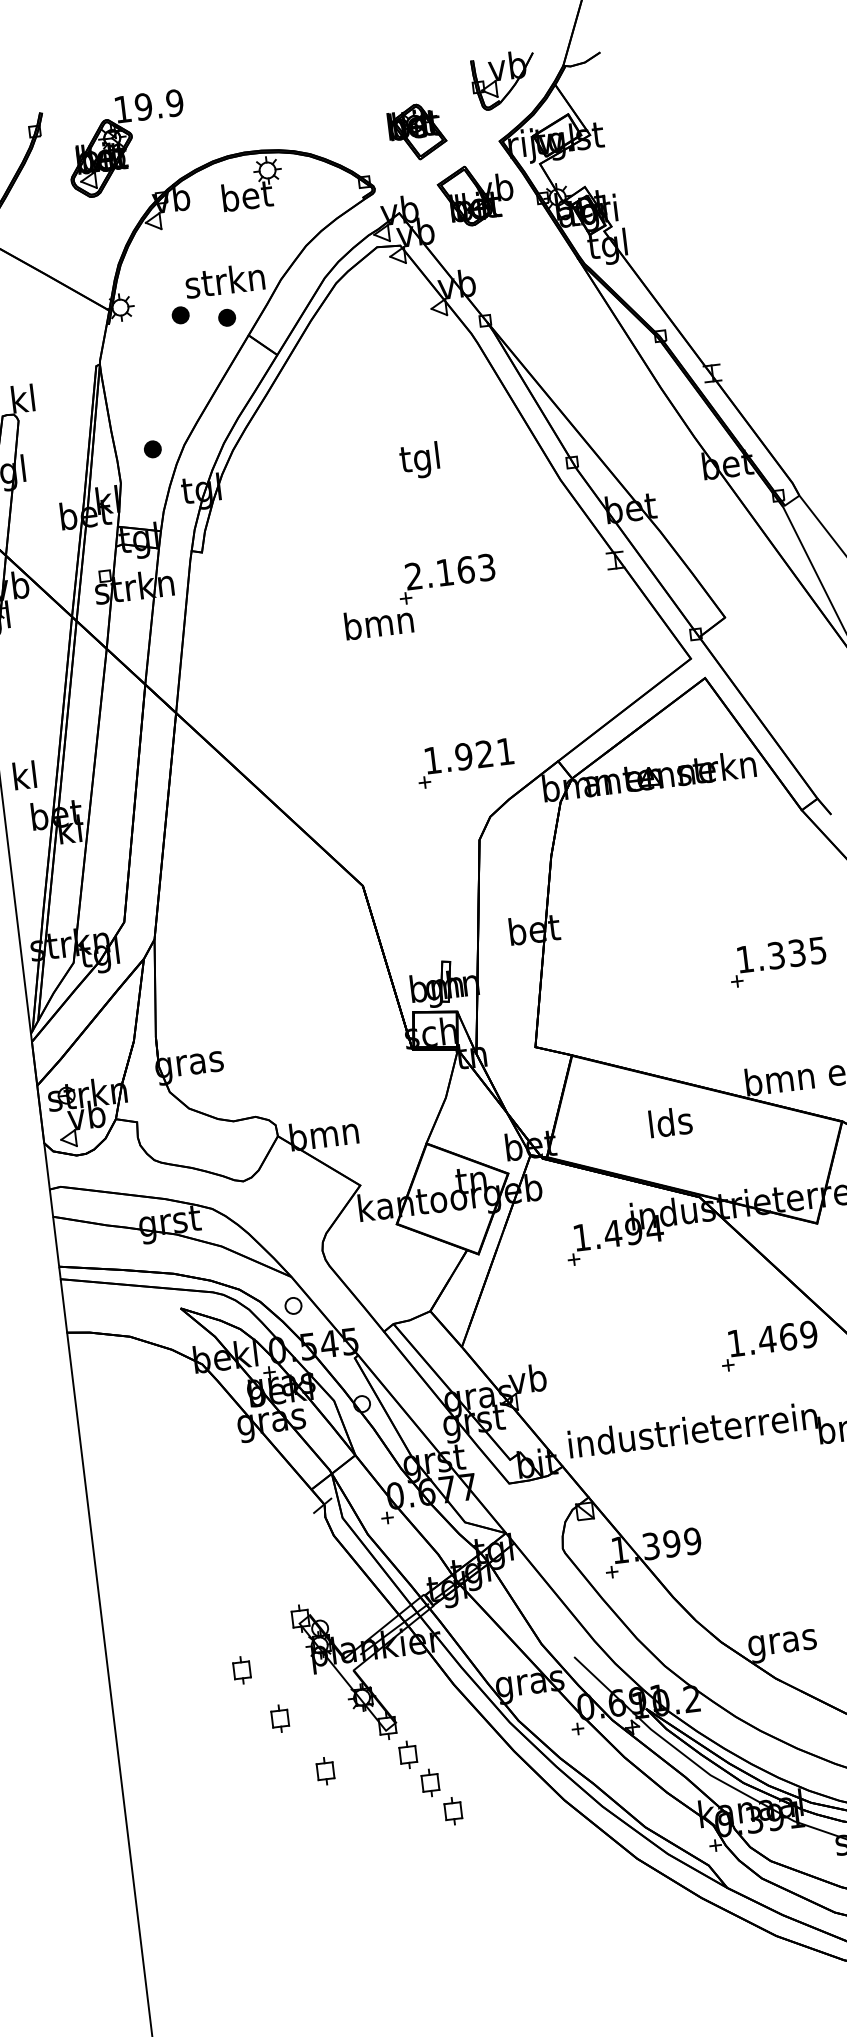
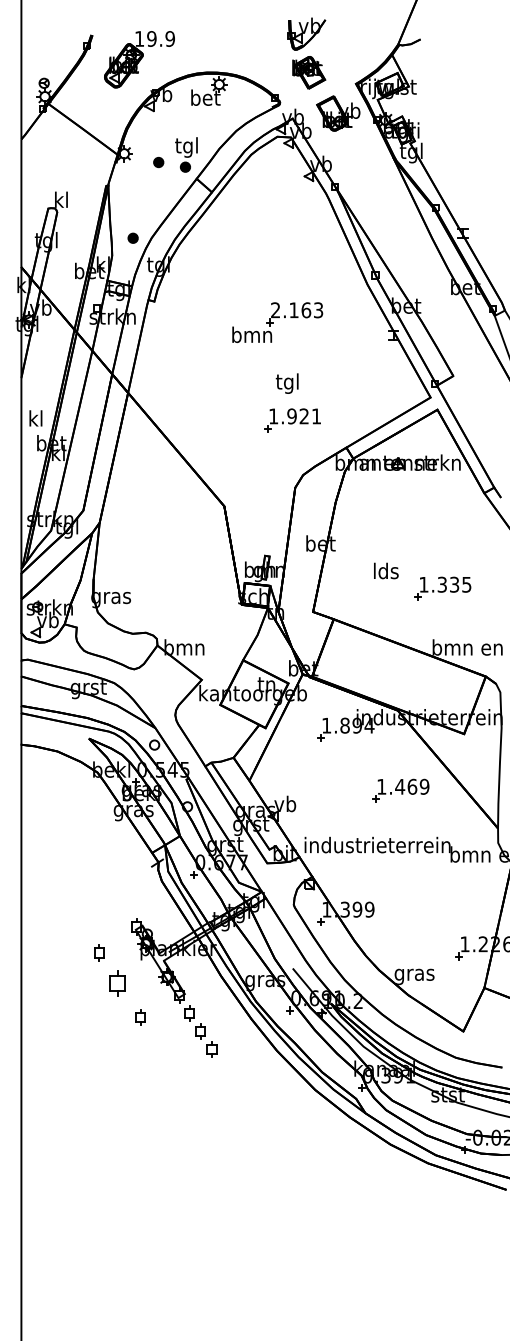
part: (503, 79) -> (306, 33), moved
text: (224, 284) -> (186, 147), strkn -> tgl
text: (418, 460) -> (286, 383), moved
part: (419, 596) -> (277, 322), moved
part: (465, 763) -> (292, 420), moved
part: (777, 961) -> (442, 588), moved
text: (670, 1121) -> (386, 570), moved
text: (613, 1233) -> (345, 725), 1.494 -> 1.894
part: (768, 1345) -> (400, 790), moved
part: (279, 1718) -> (117, 983), size x1.6

